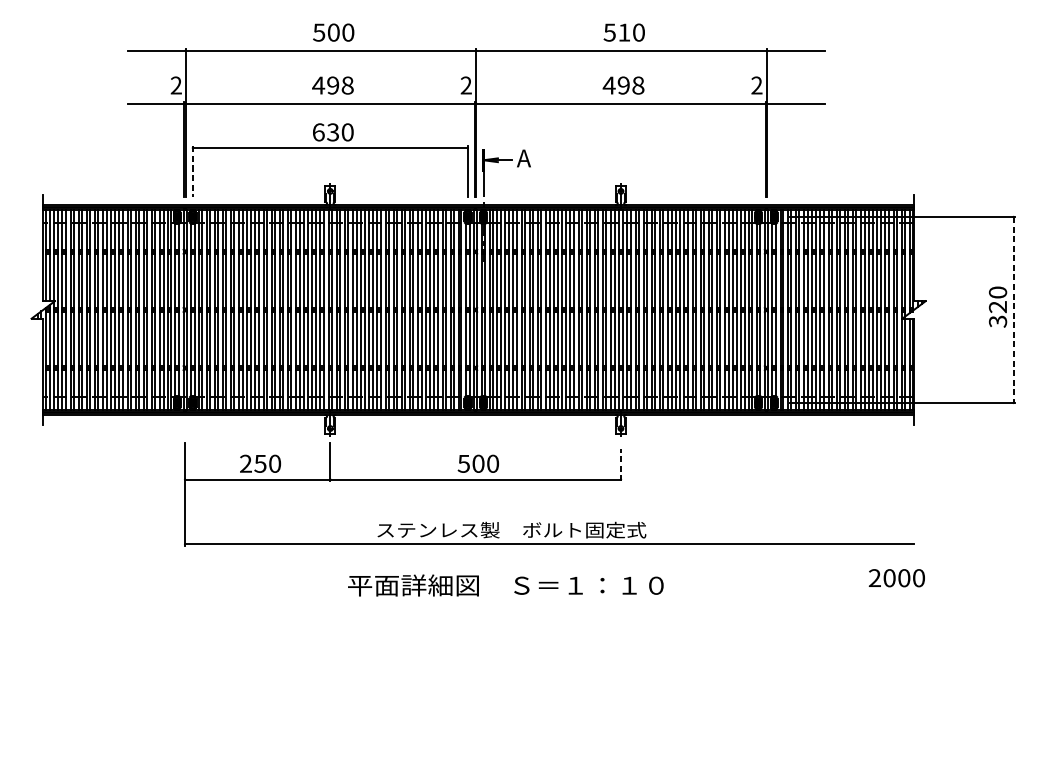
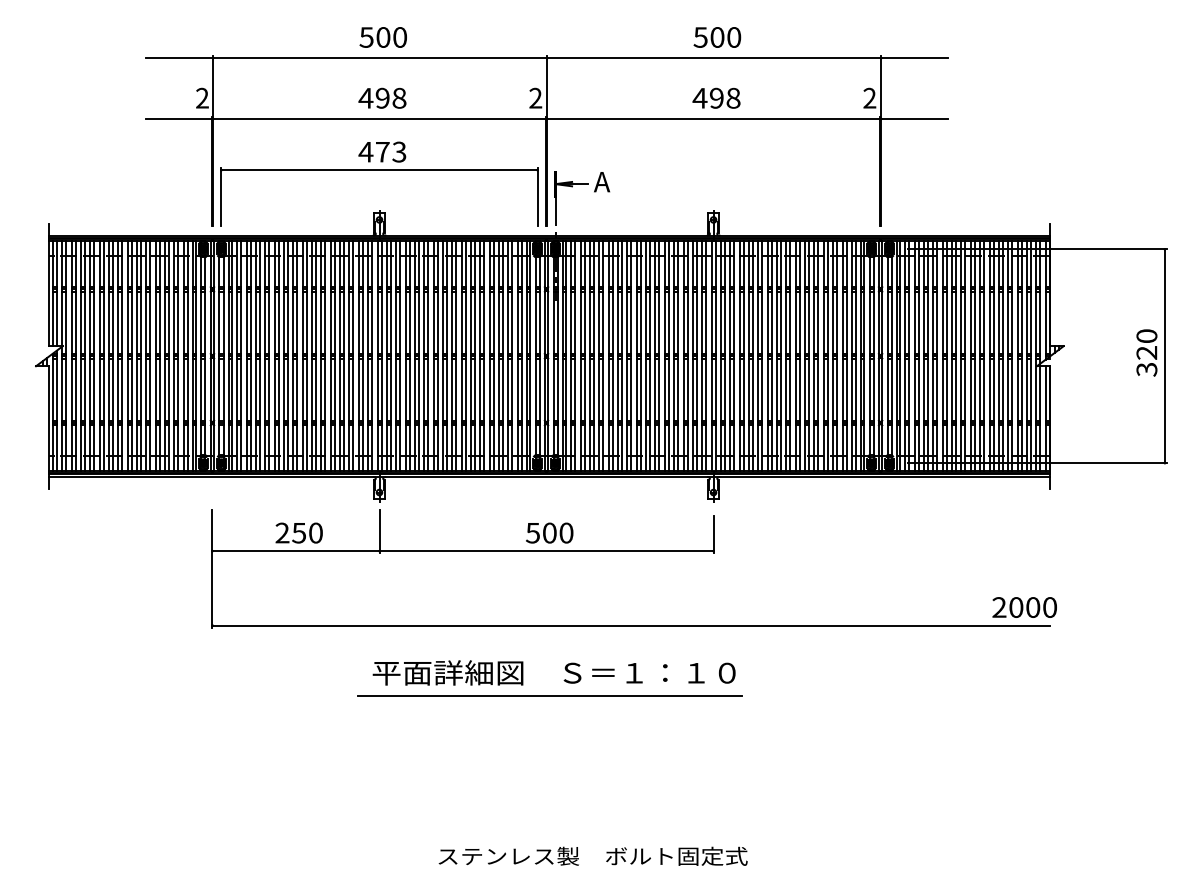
text: (624, 32) -> (717, 37), 510 -> 500
text: (332, 131) -> (382, 151), 630 -> 473
line: (192, 171) -> (221, 197), dashed -> solid
line: (1013, 310) -> (1164, 356), dashed -> solid
line: (620, 465) -> (713, 534), dashed -> solid
text: (511, 529) -> (592, 855), moved
text: (896, 578) -> (1024, 607), moved
text: (505, 585) -> (553, 672), moved
line: (478, 605) -> (549, 695), added

